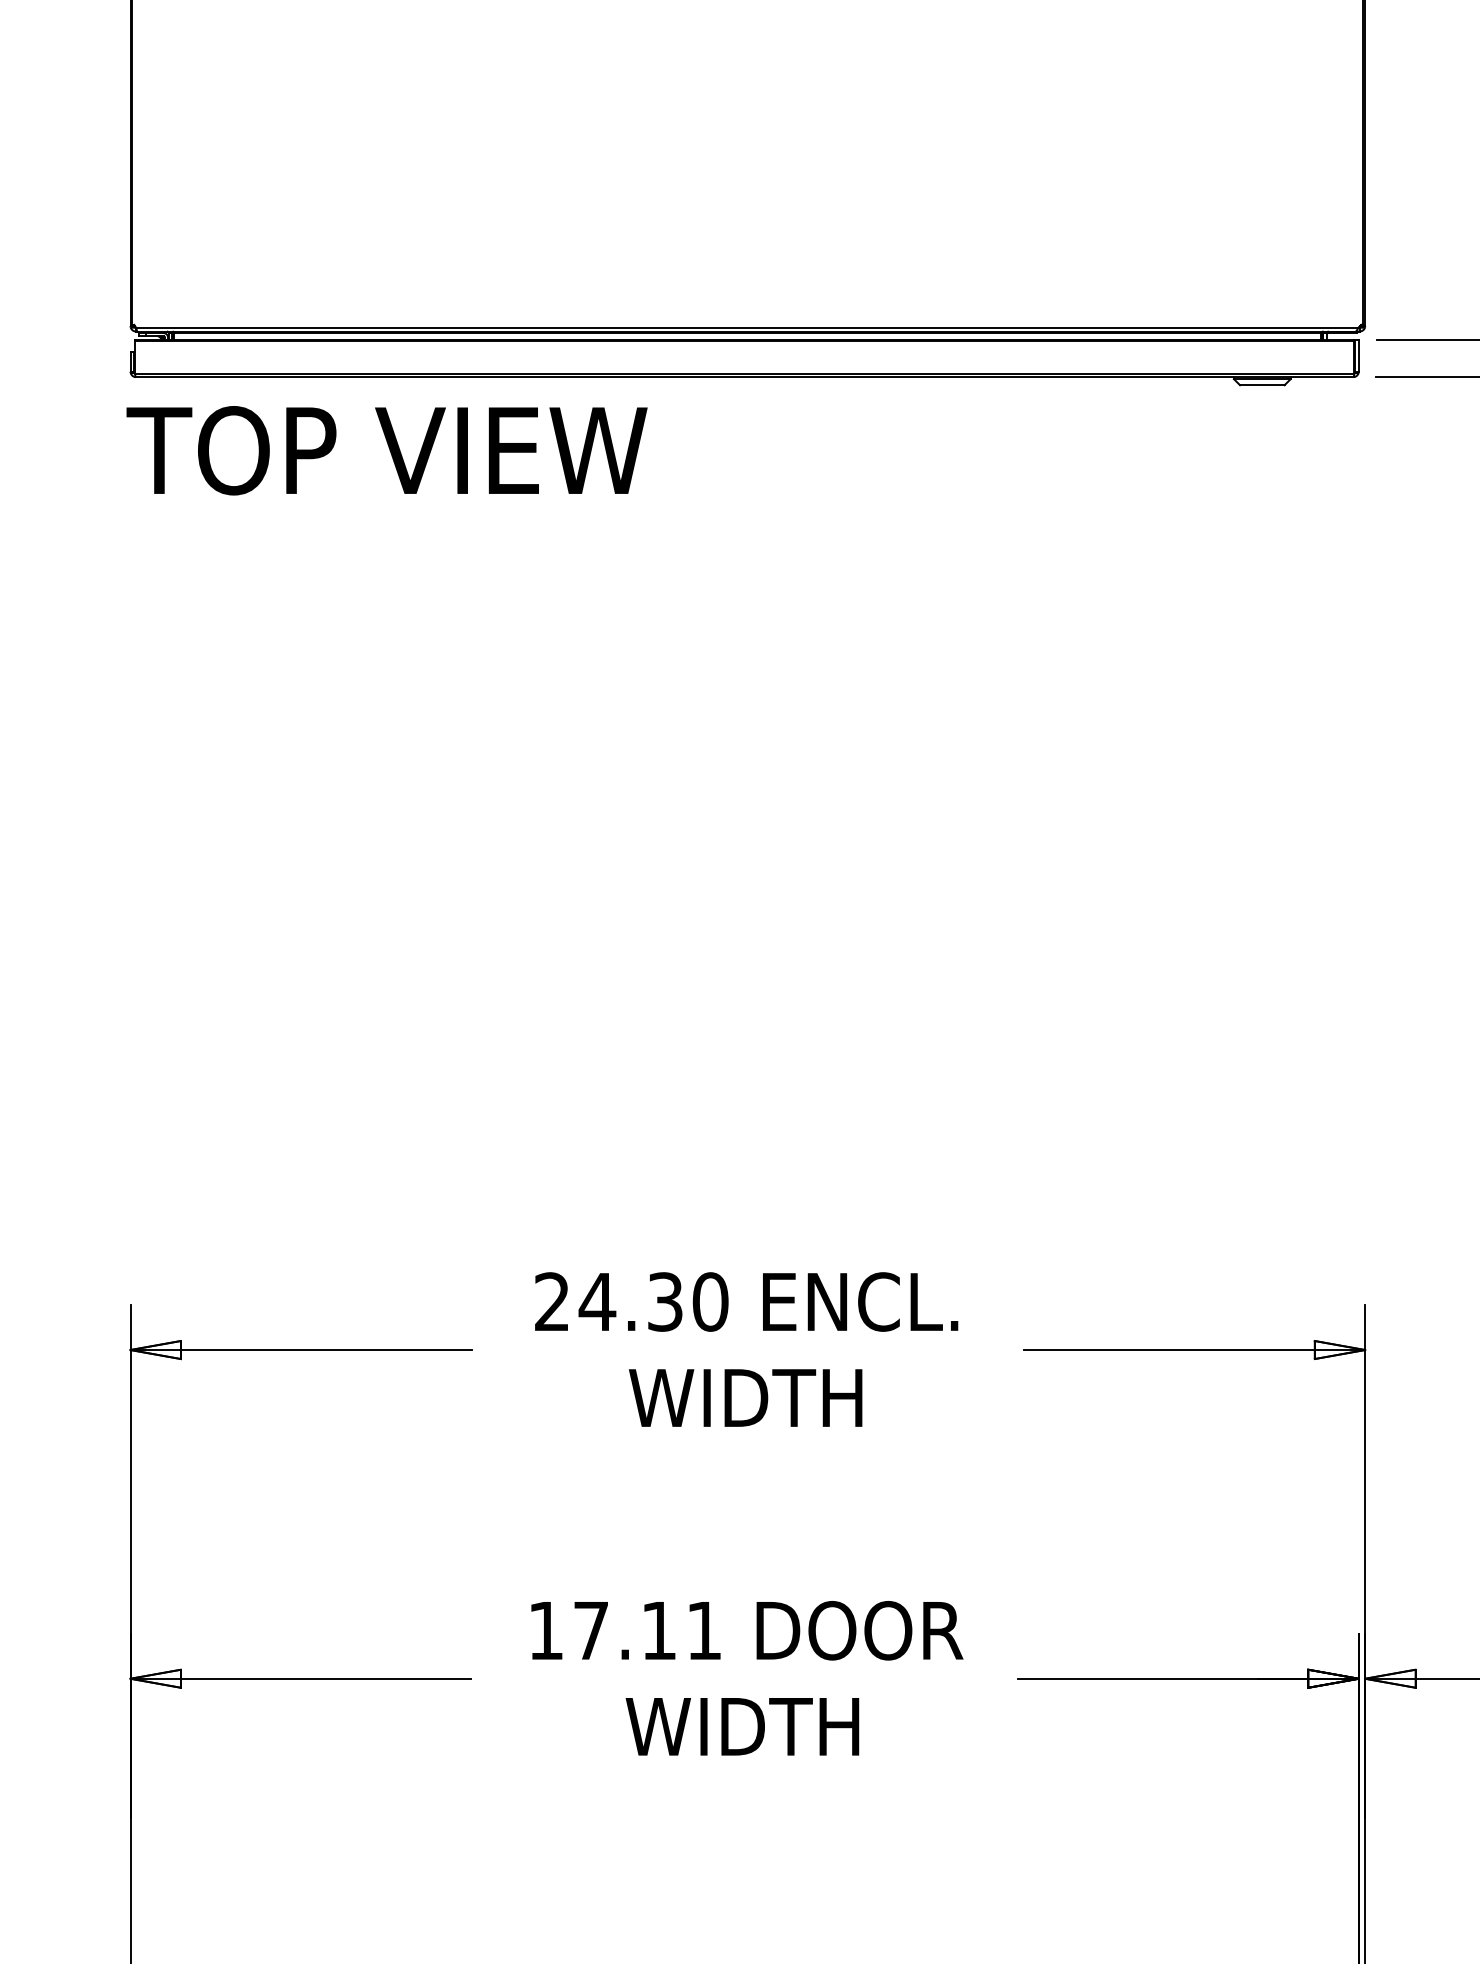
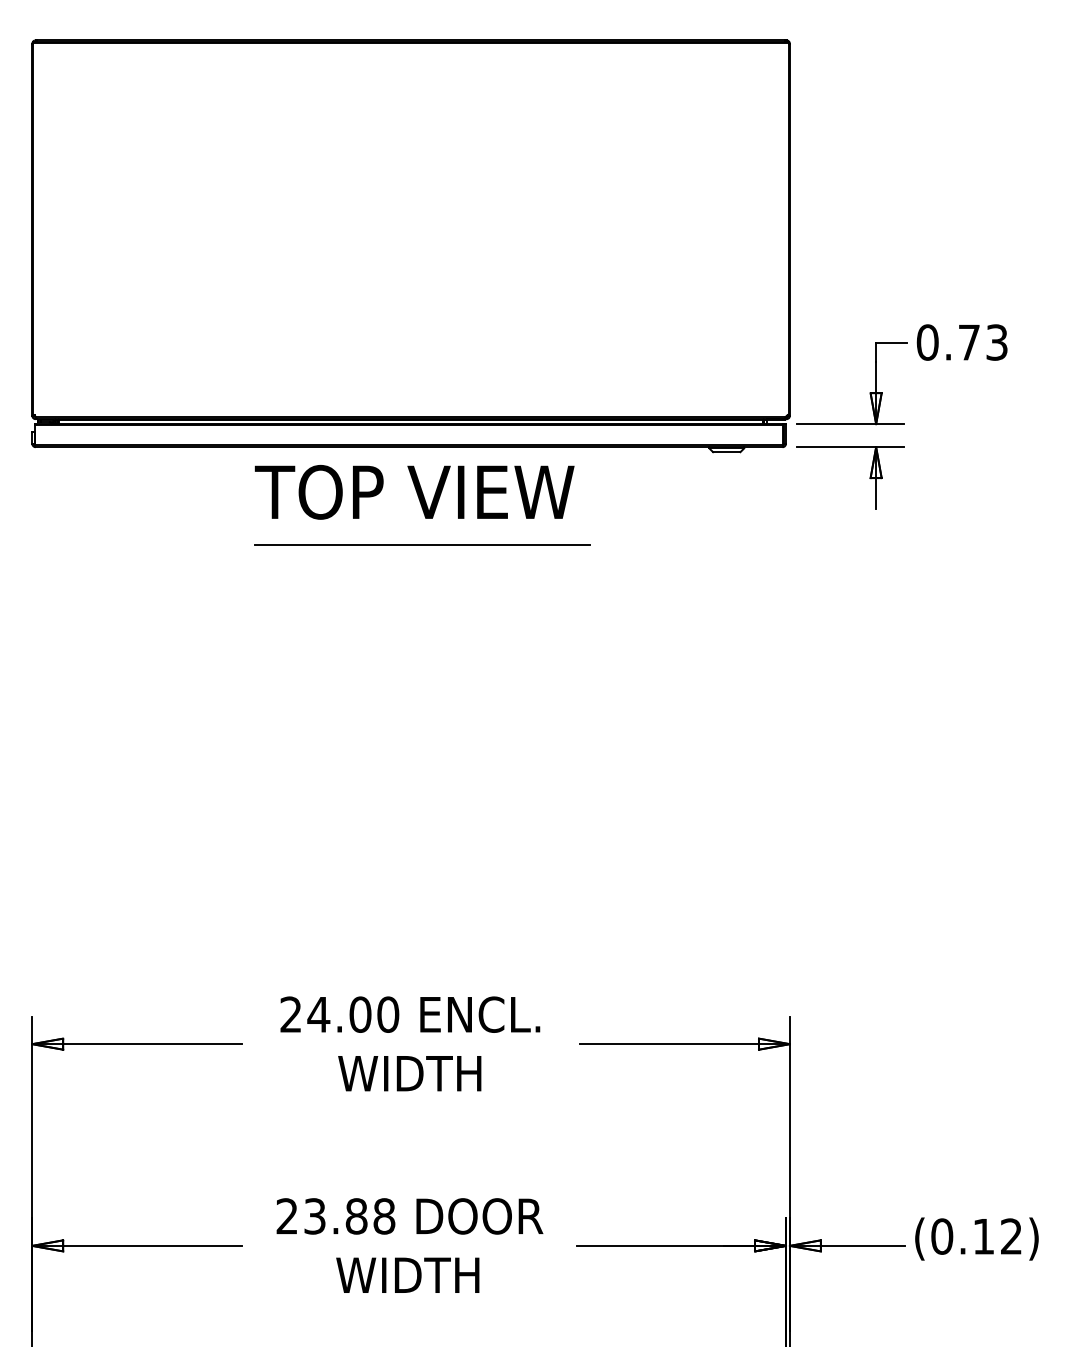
text: (386, 450) -> (414, 492), moved
line: (766, 535) -> (422, 544), added
text: (665, 1301) -> (360, 1014), 24.30 -> 24.00
text: (624, 1630) -> (335, 1216), 17.11 -> 23.88

